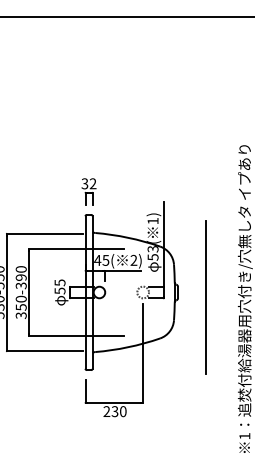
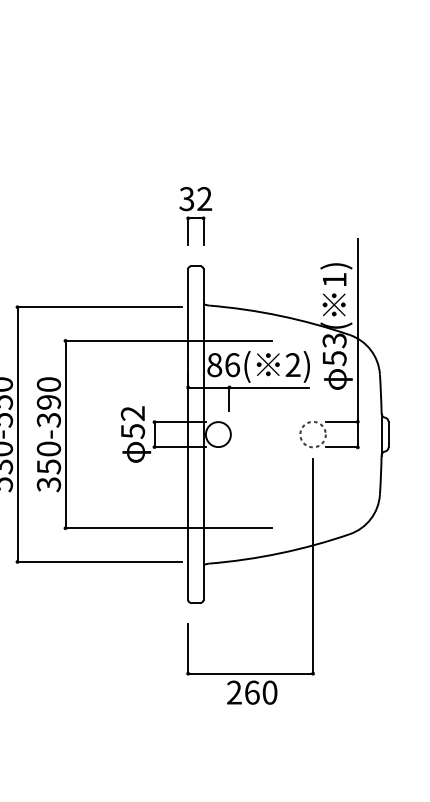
text: (101, 259) -> (222, 363), 45( -> 86(
text: (59, 282) -> (131, 412), 55 -> 52
text: (114, 411) -> (250, 692), 230 -> 260

